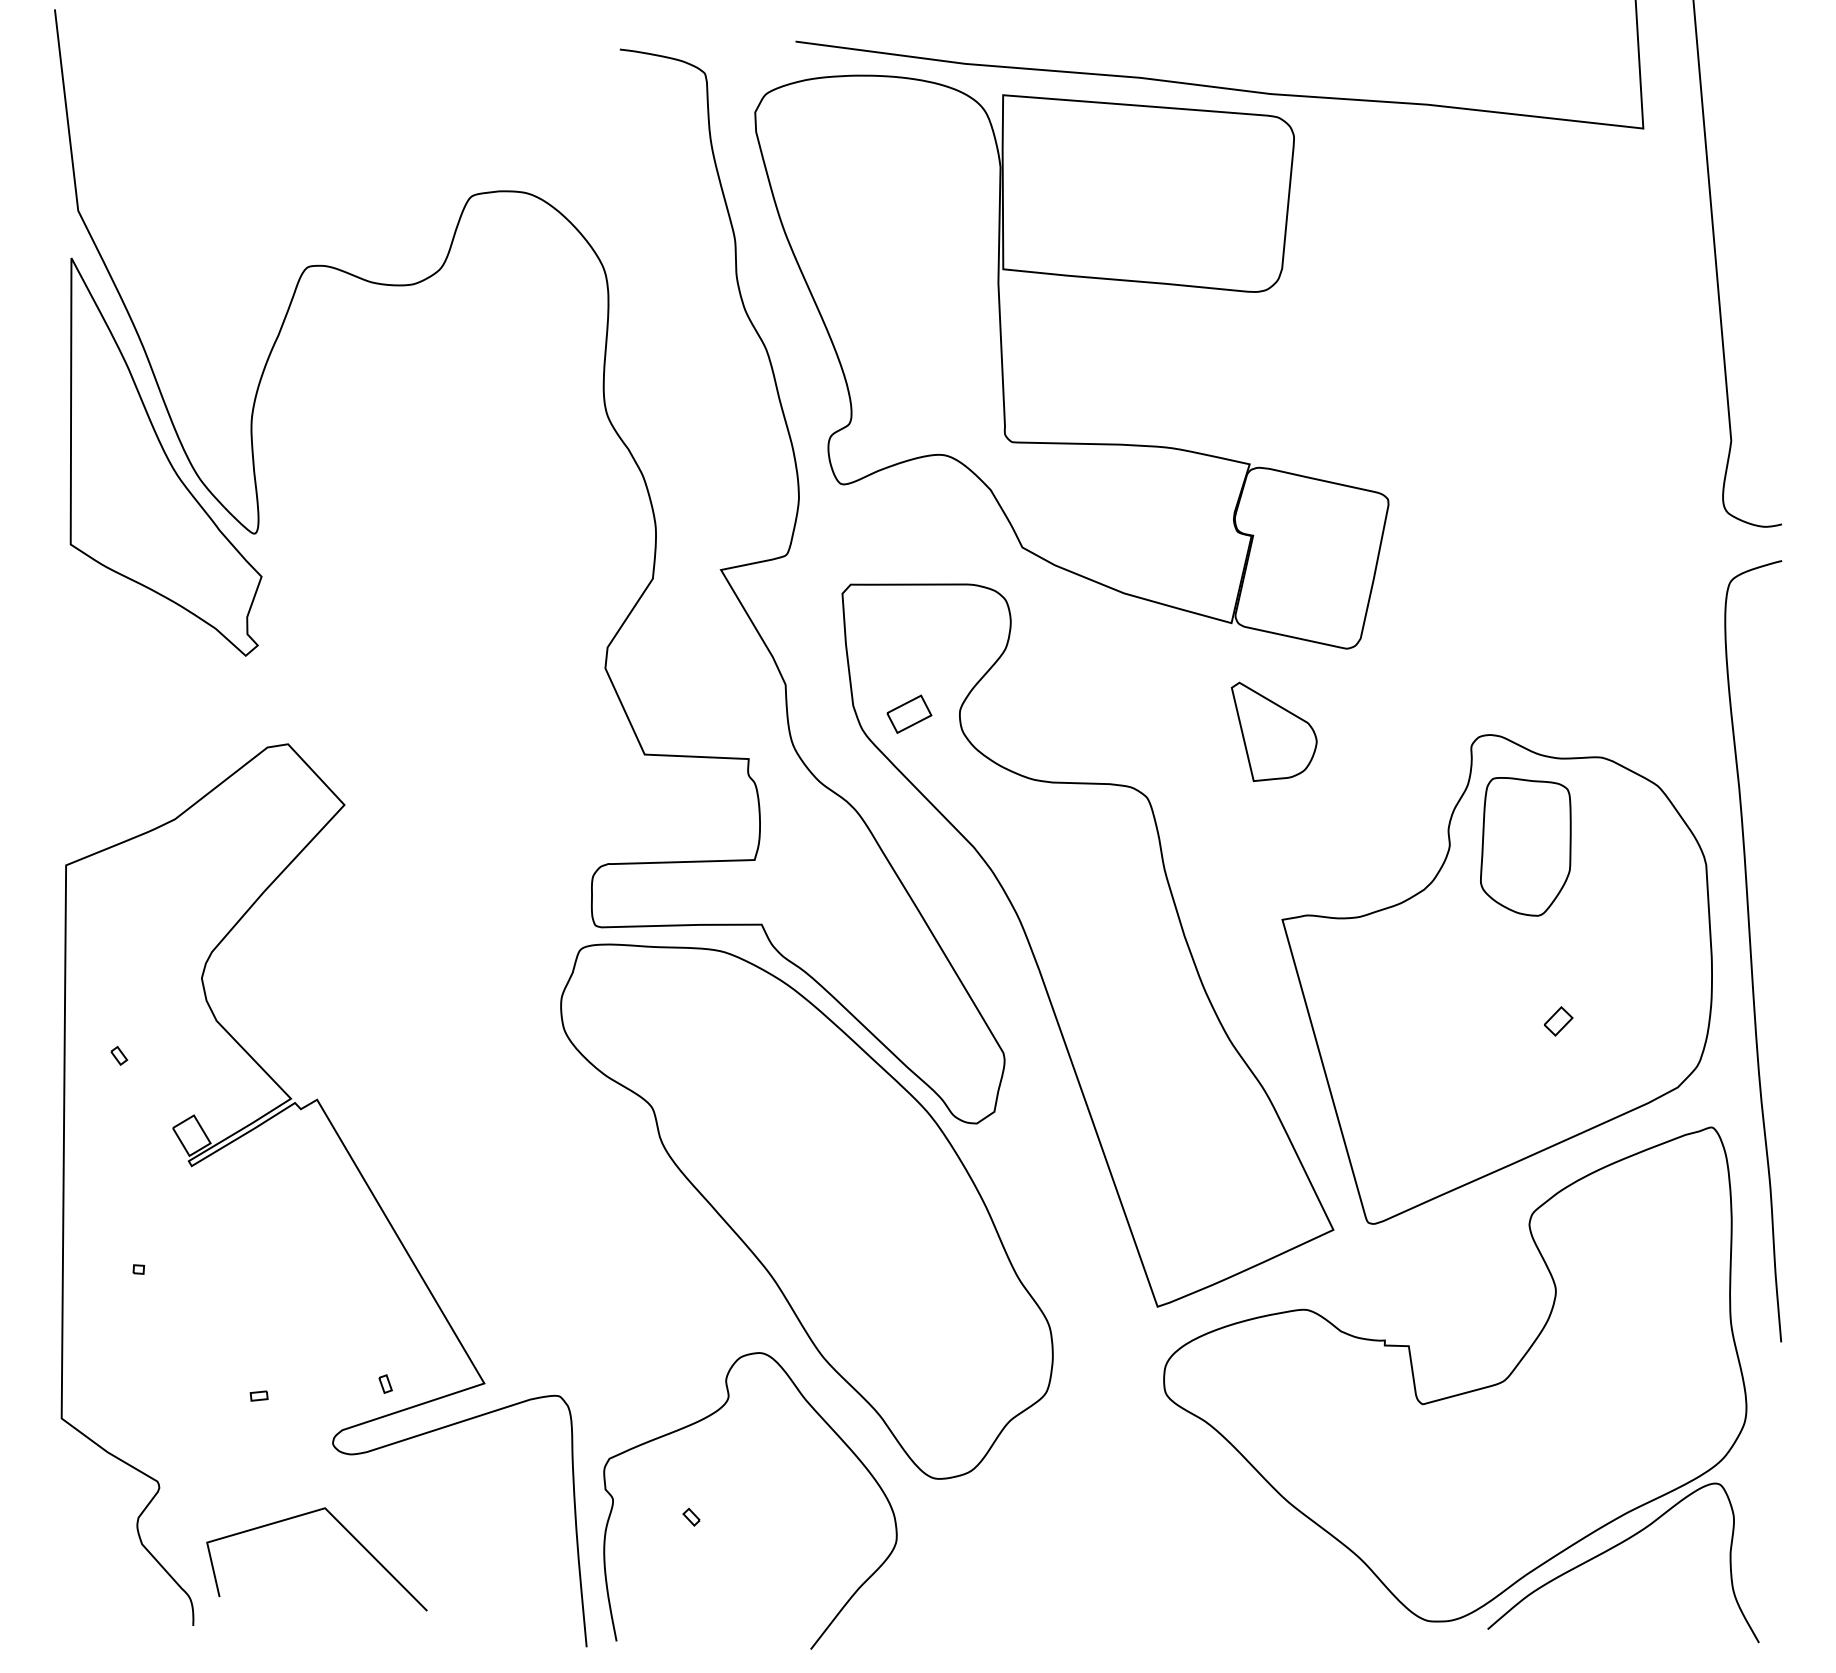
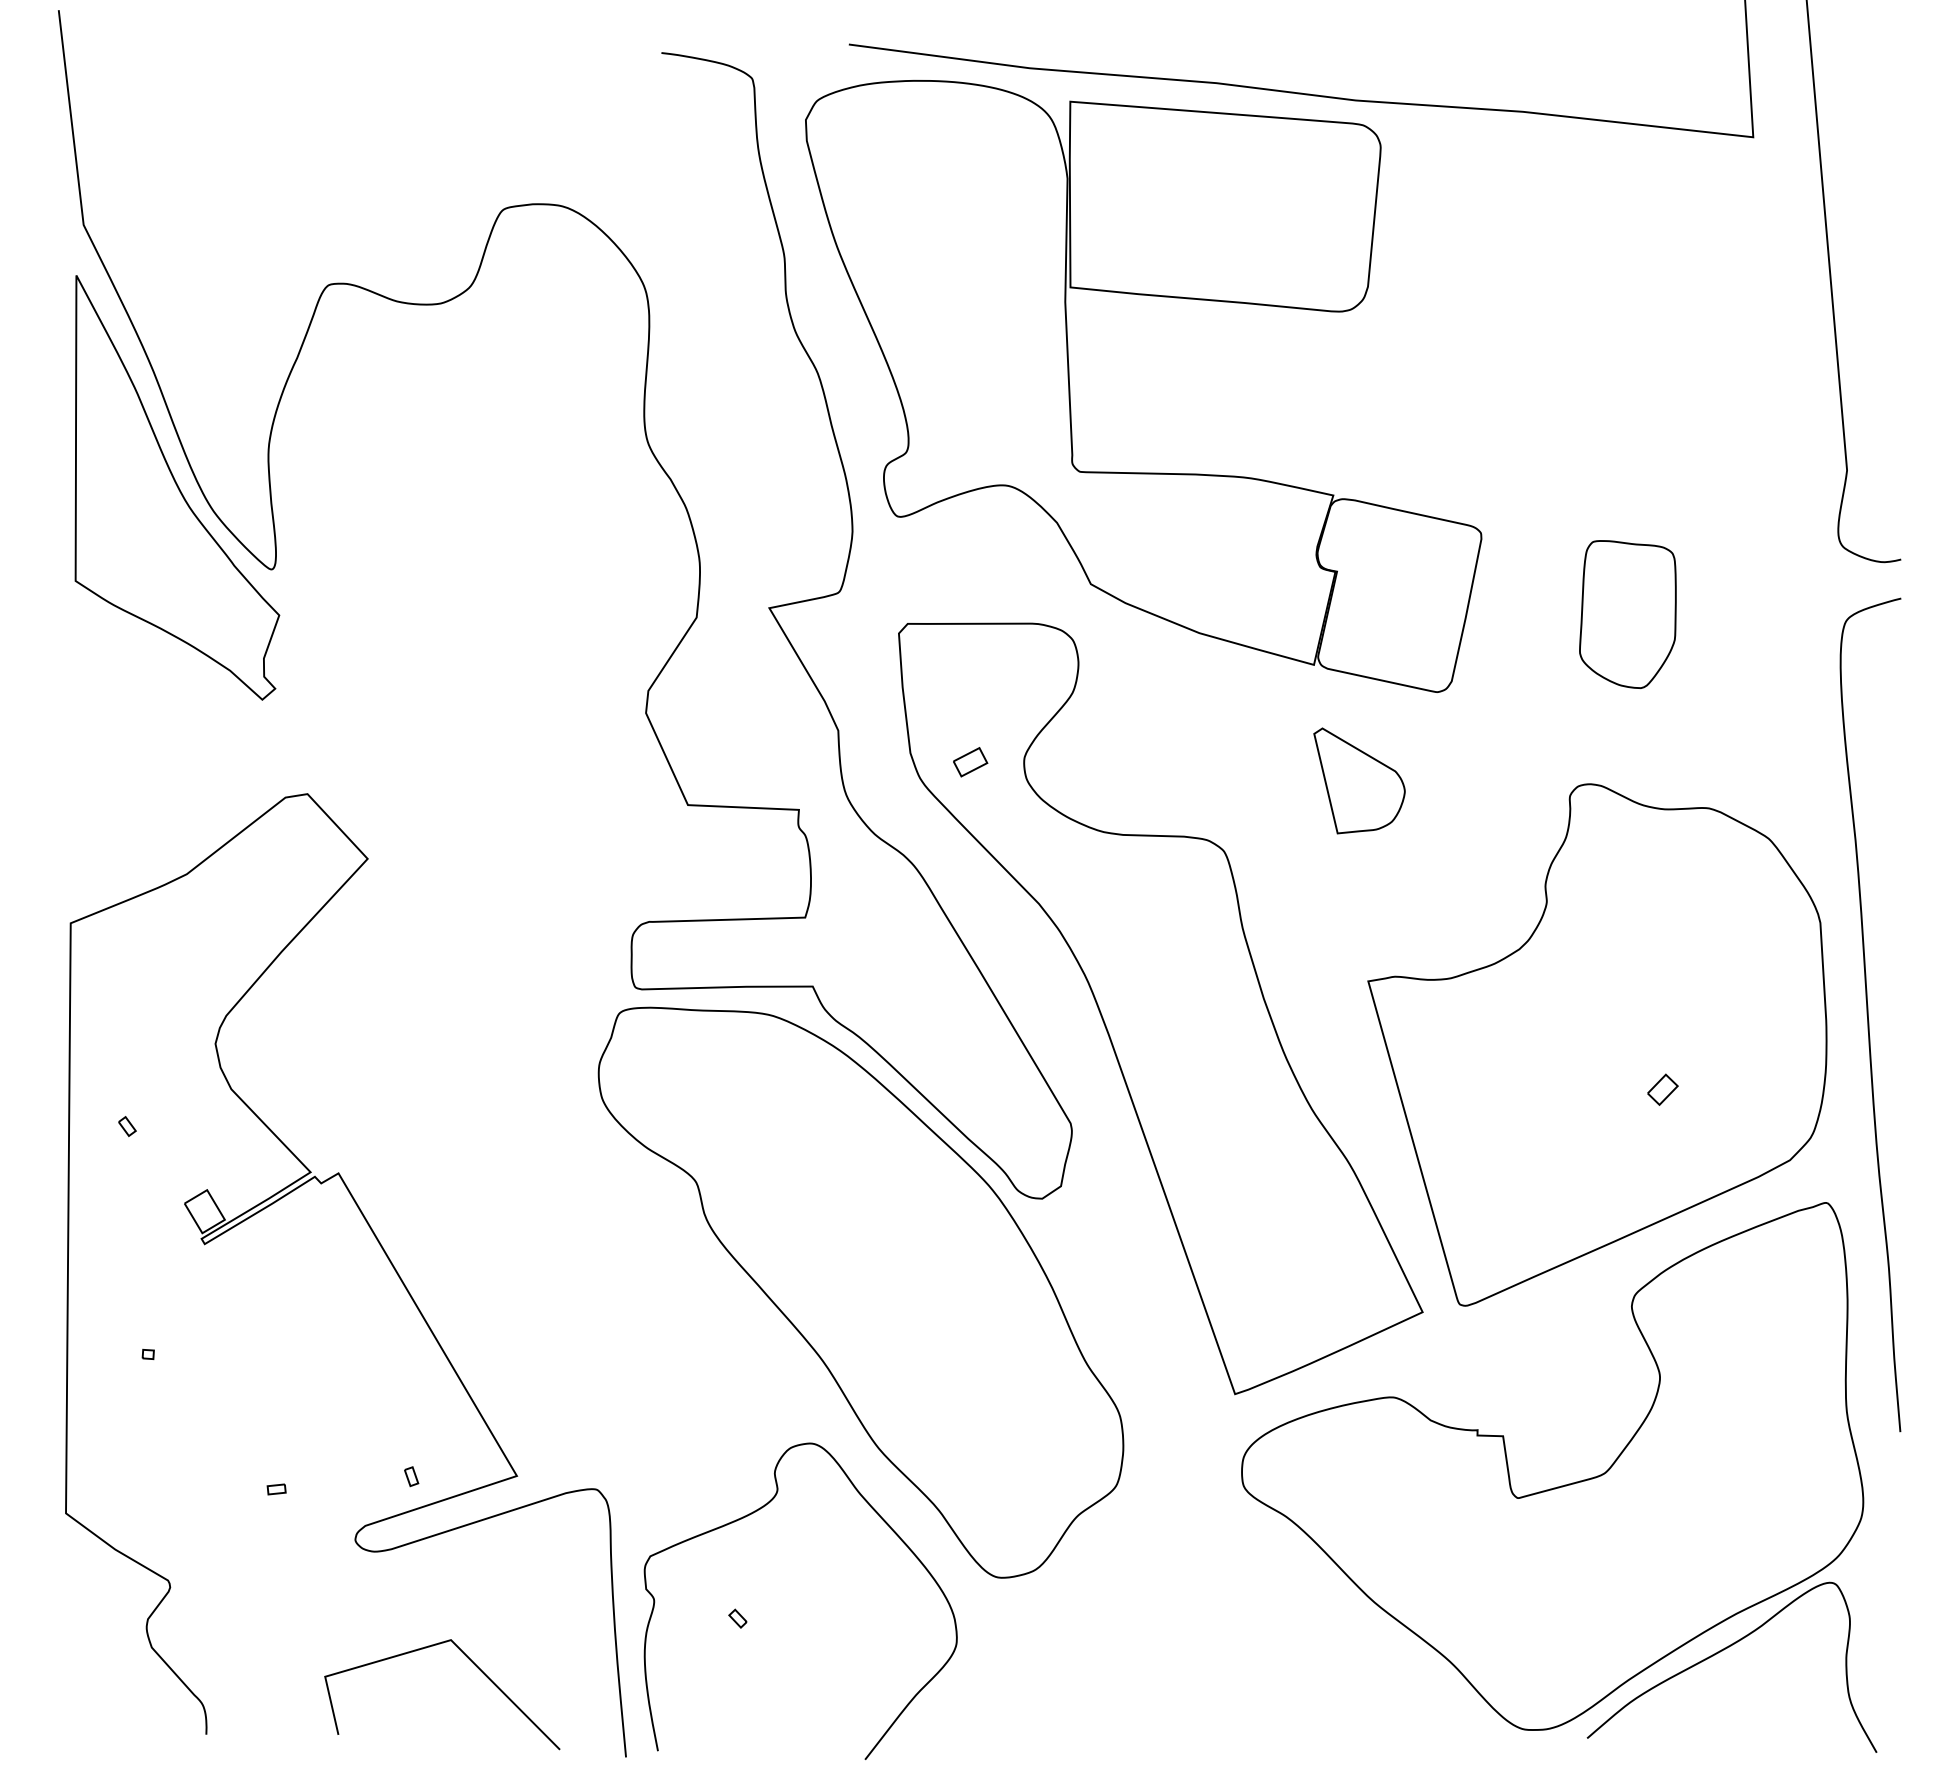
part: (909, 714) -> (970, 762), size x0.71
part: (1525, 846) -> (1627, 614), moved
line: (345, 1530) -> (472, 1663), moved

